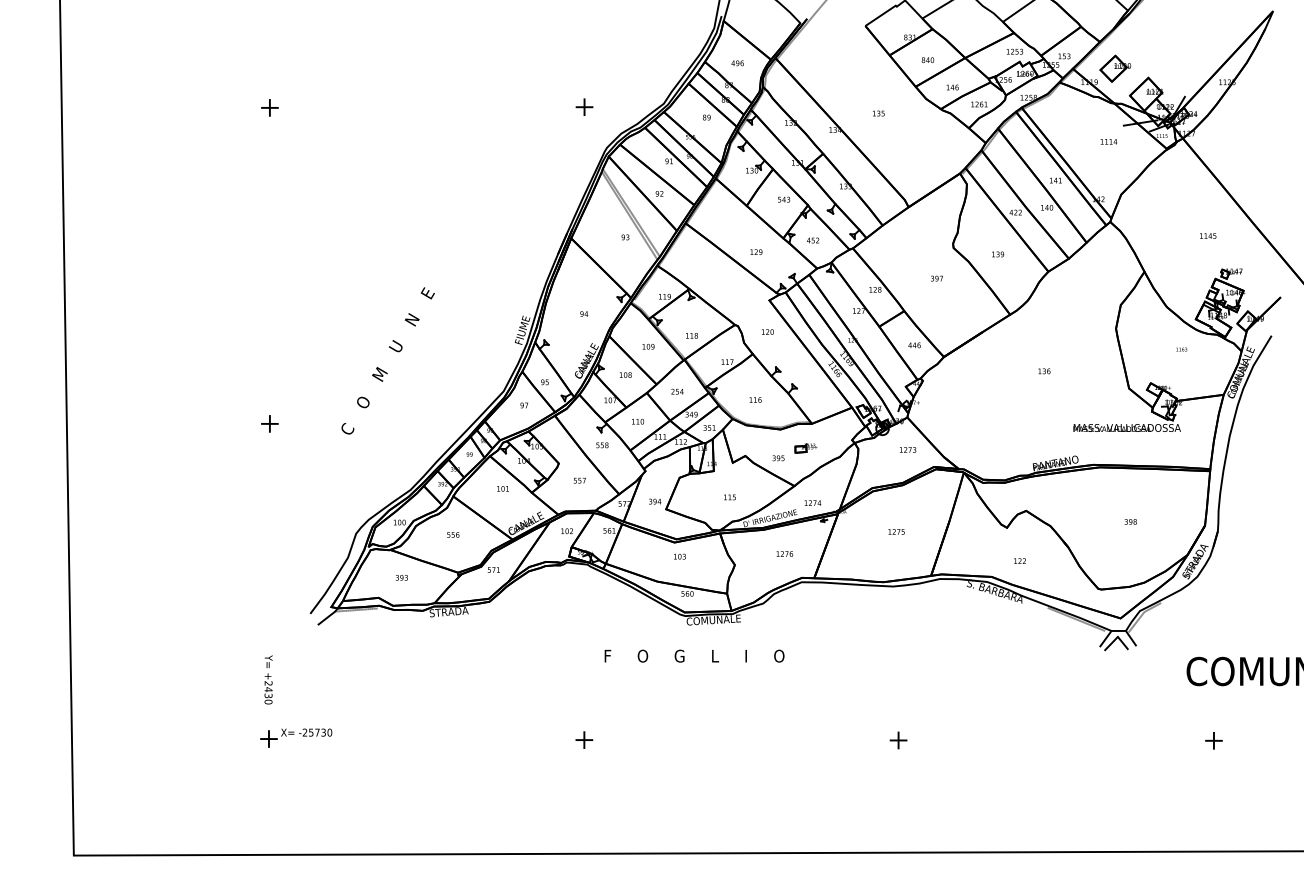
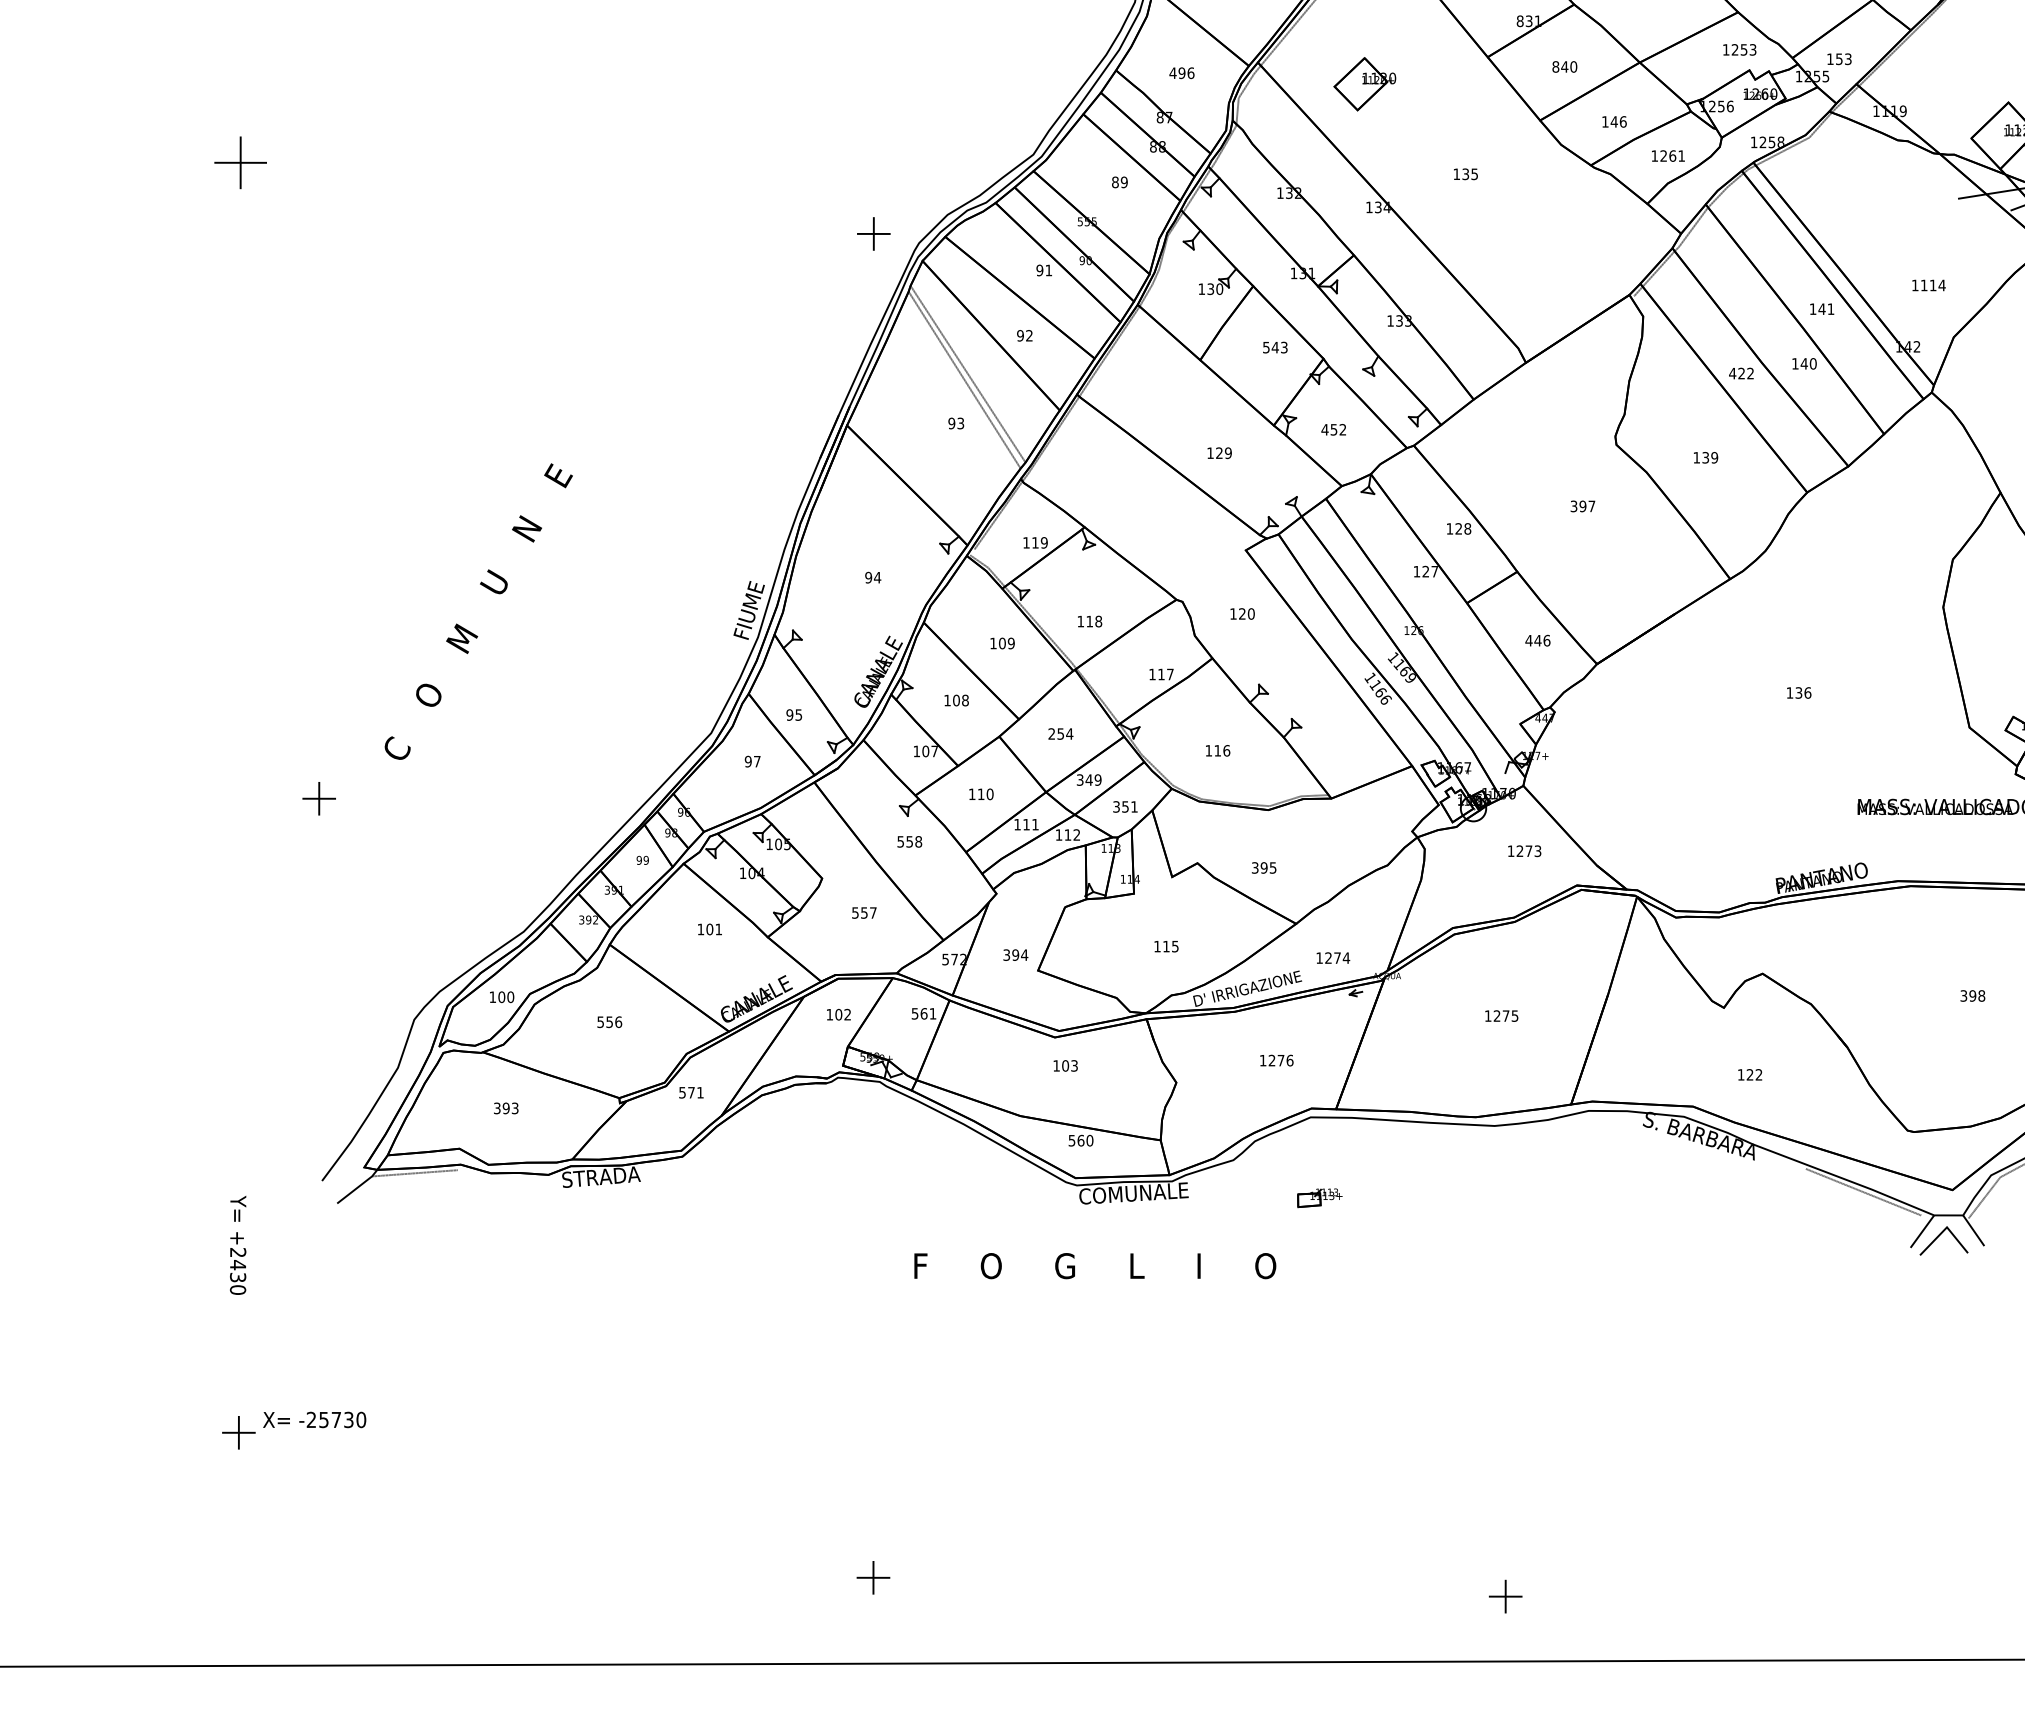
part: (1115, 68) -> (1364, 83), moved
part: (584, 106) -> (873, 232), moved
part: (269, 107) -> (239, 162), size x1.6
text: (1108, 141) -> (1928, 284), moved
text: (387, 360) -> (477, 610), moved
part: (269, 423) -> (318, 797), moved
part: (805, 448) -> (1318, 1198), moved
text: (268, 679) -> (237, 1244), moved
part: (584, 739) -> (873, 1576), moved
part: (898, 740) -> (1505, 1596), moved

